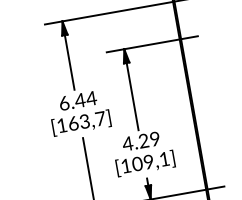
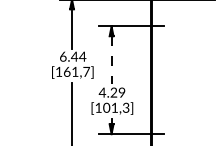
line: (132, 96) -> (111, 60), solid -> dashed
text: (84, 120) -> (75, 71), [163,7] -> [161,7]
text: (156, 160) -> (120, 107), [109,1] -> [101,3]

